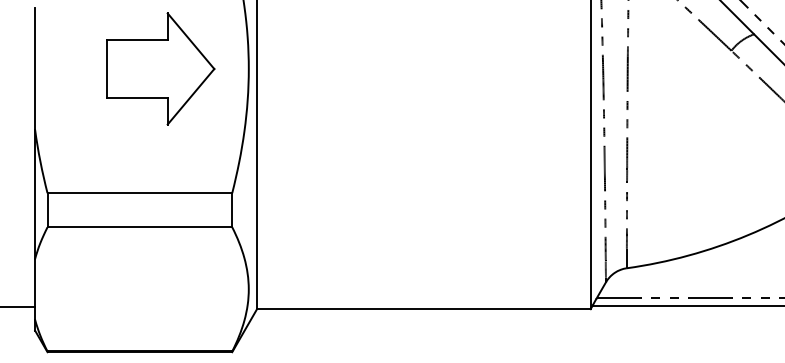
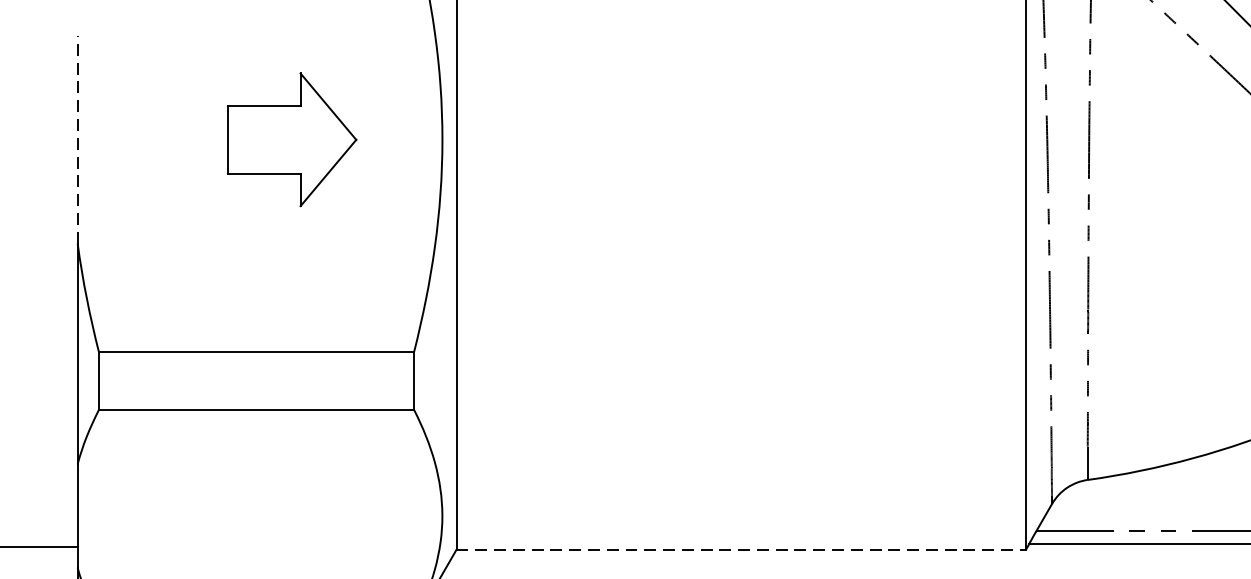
line: (35, 68) -> (78, 138), solid -> dashed
part: (160, 68) -> (291, 138), size x0.7
line: (423, 309) -> (740, 550), solid -> dashed

